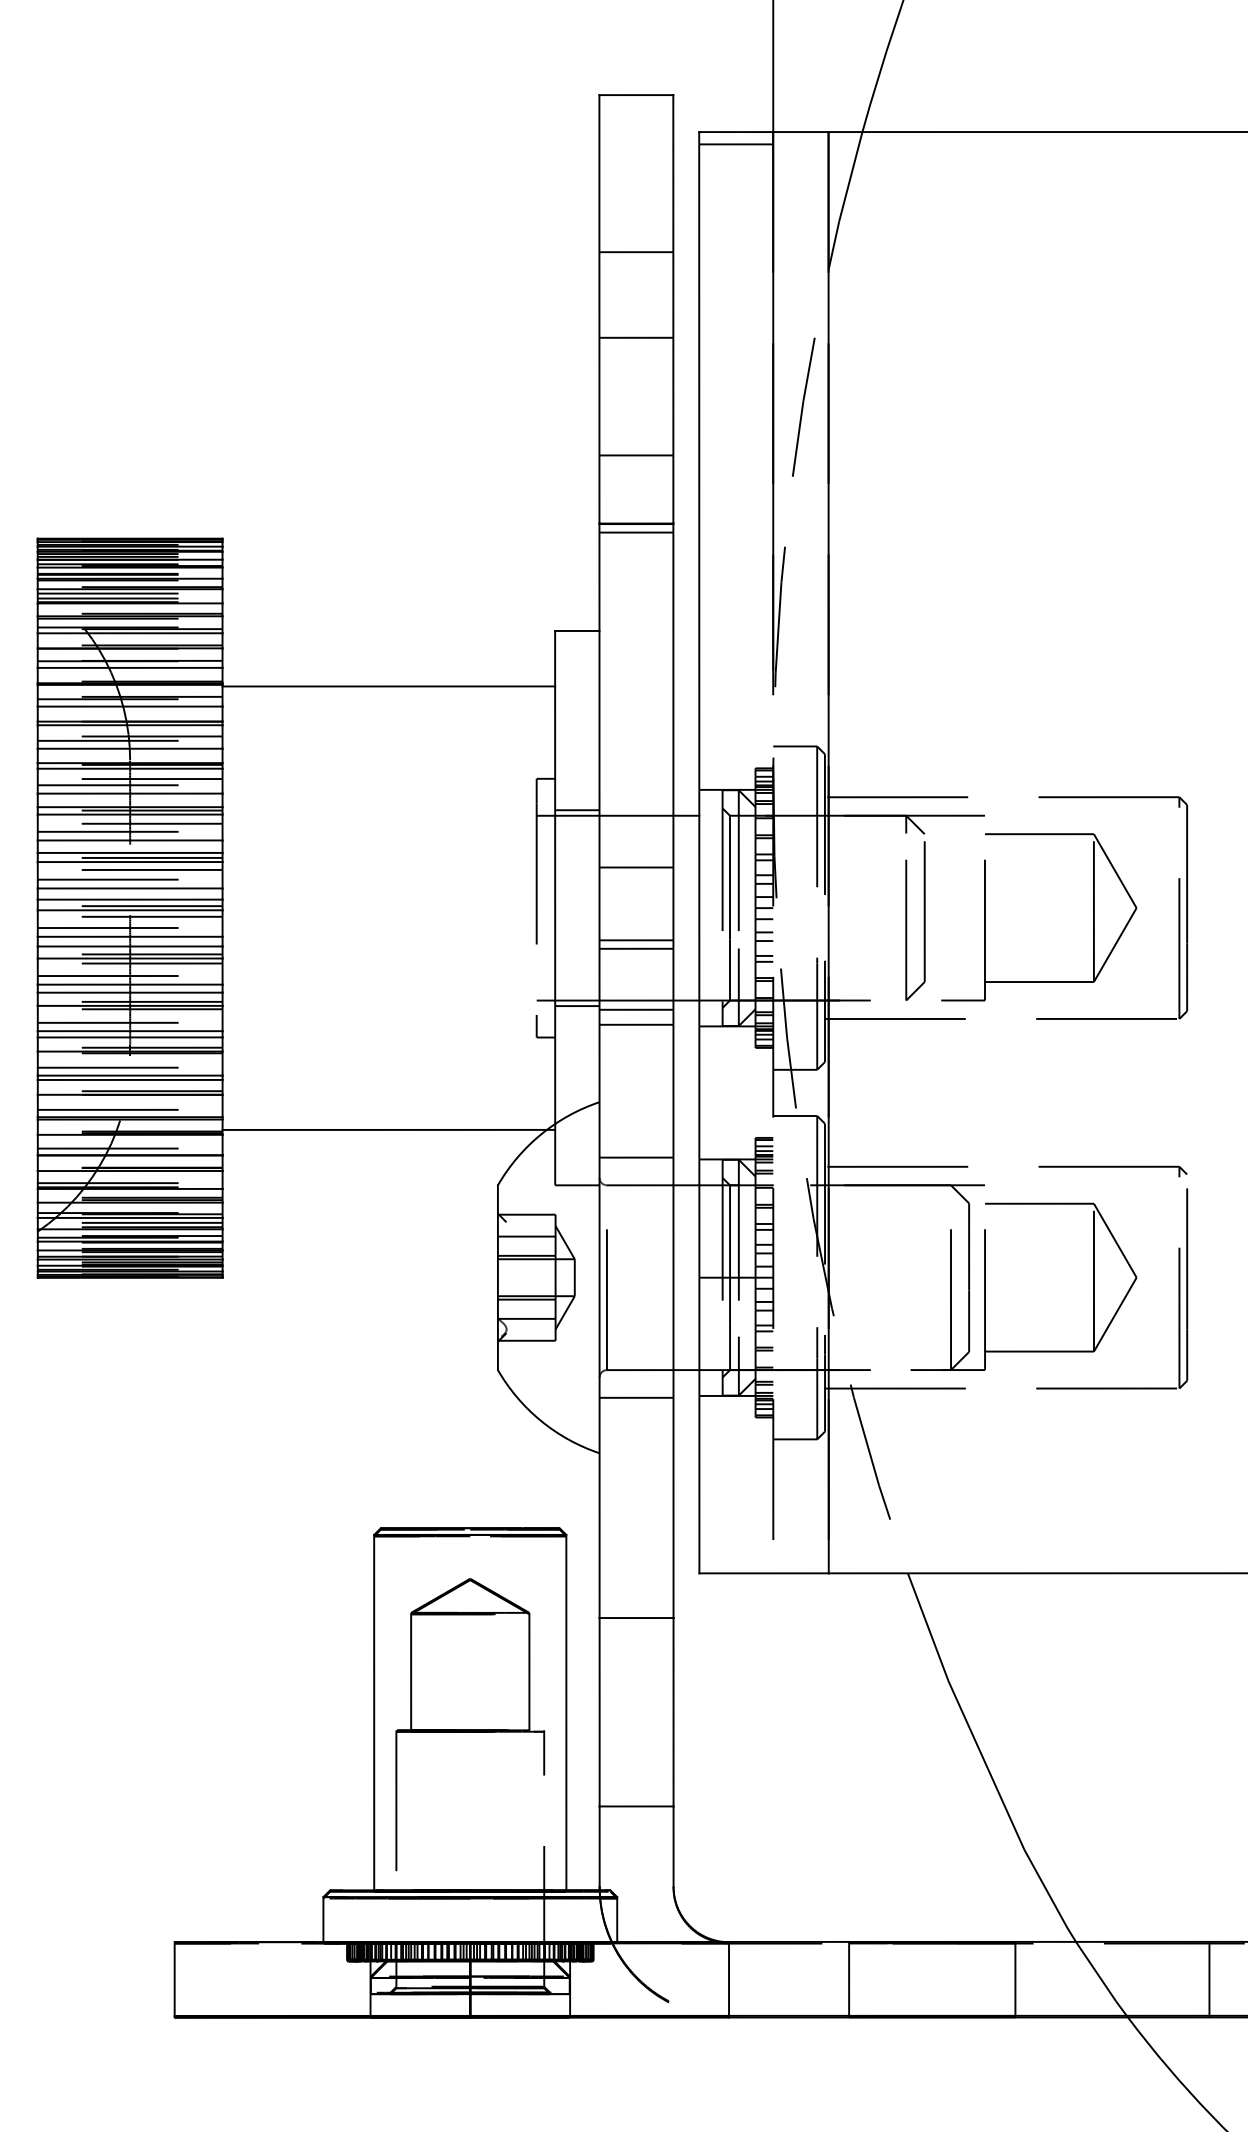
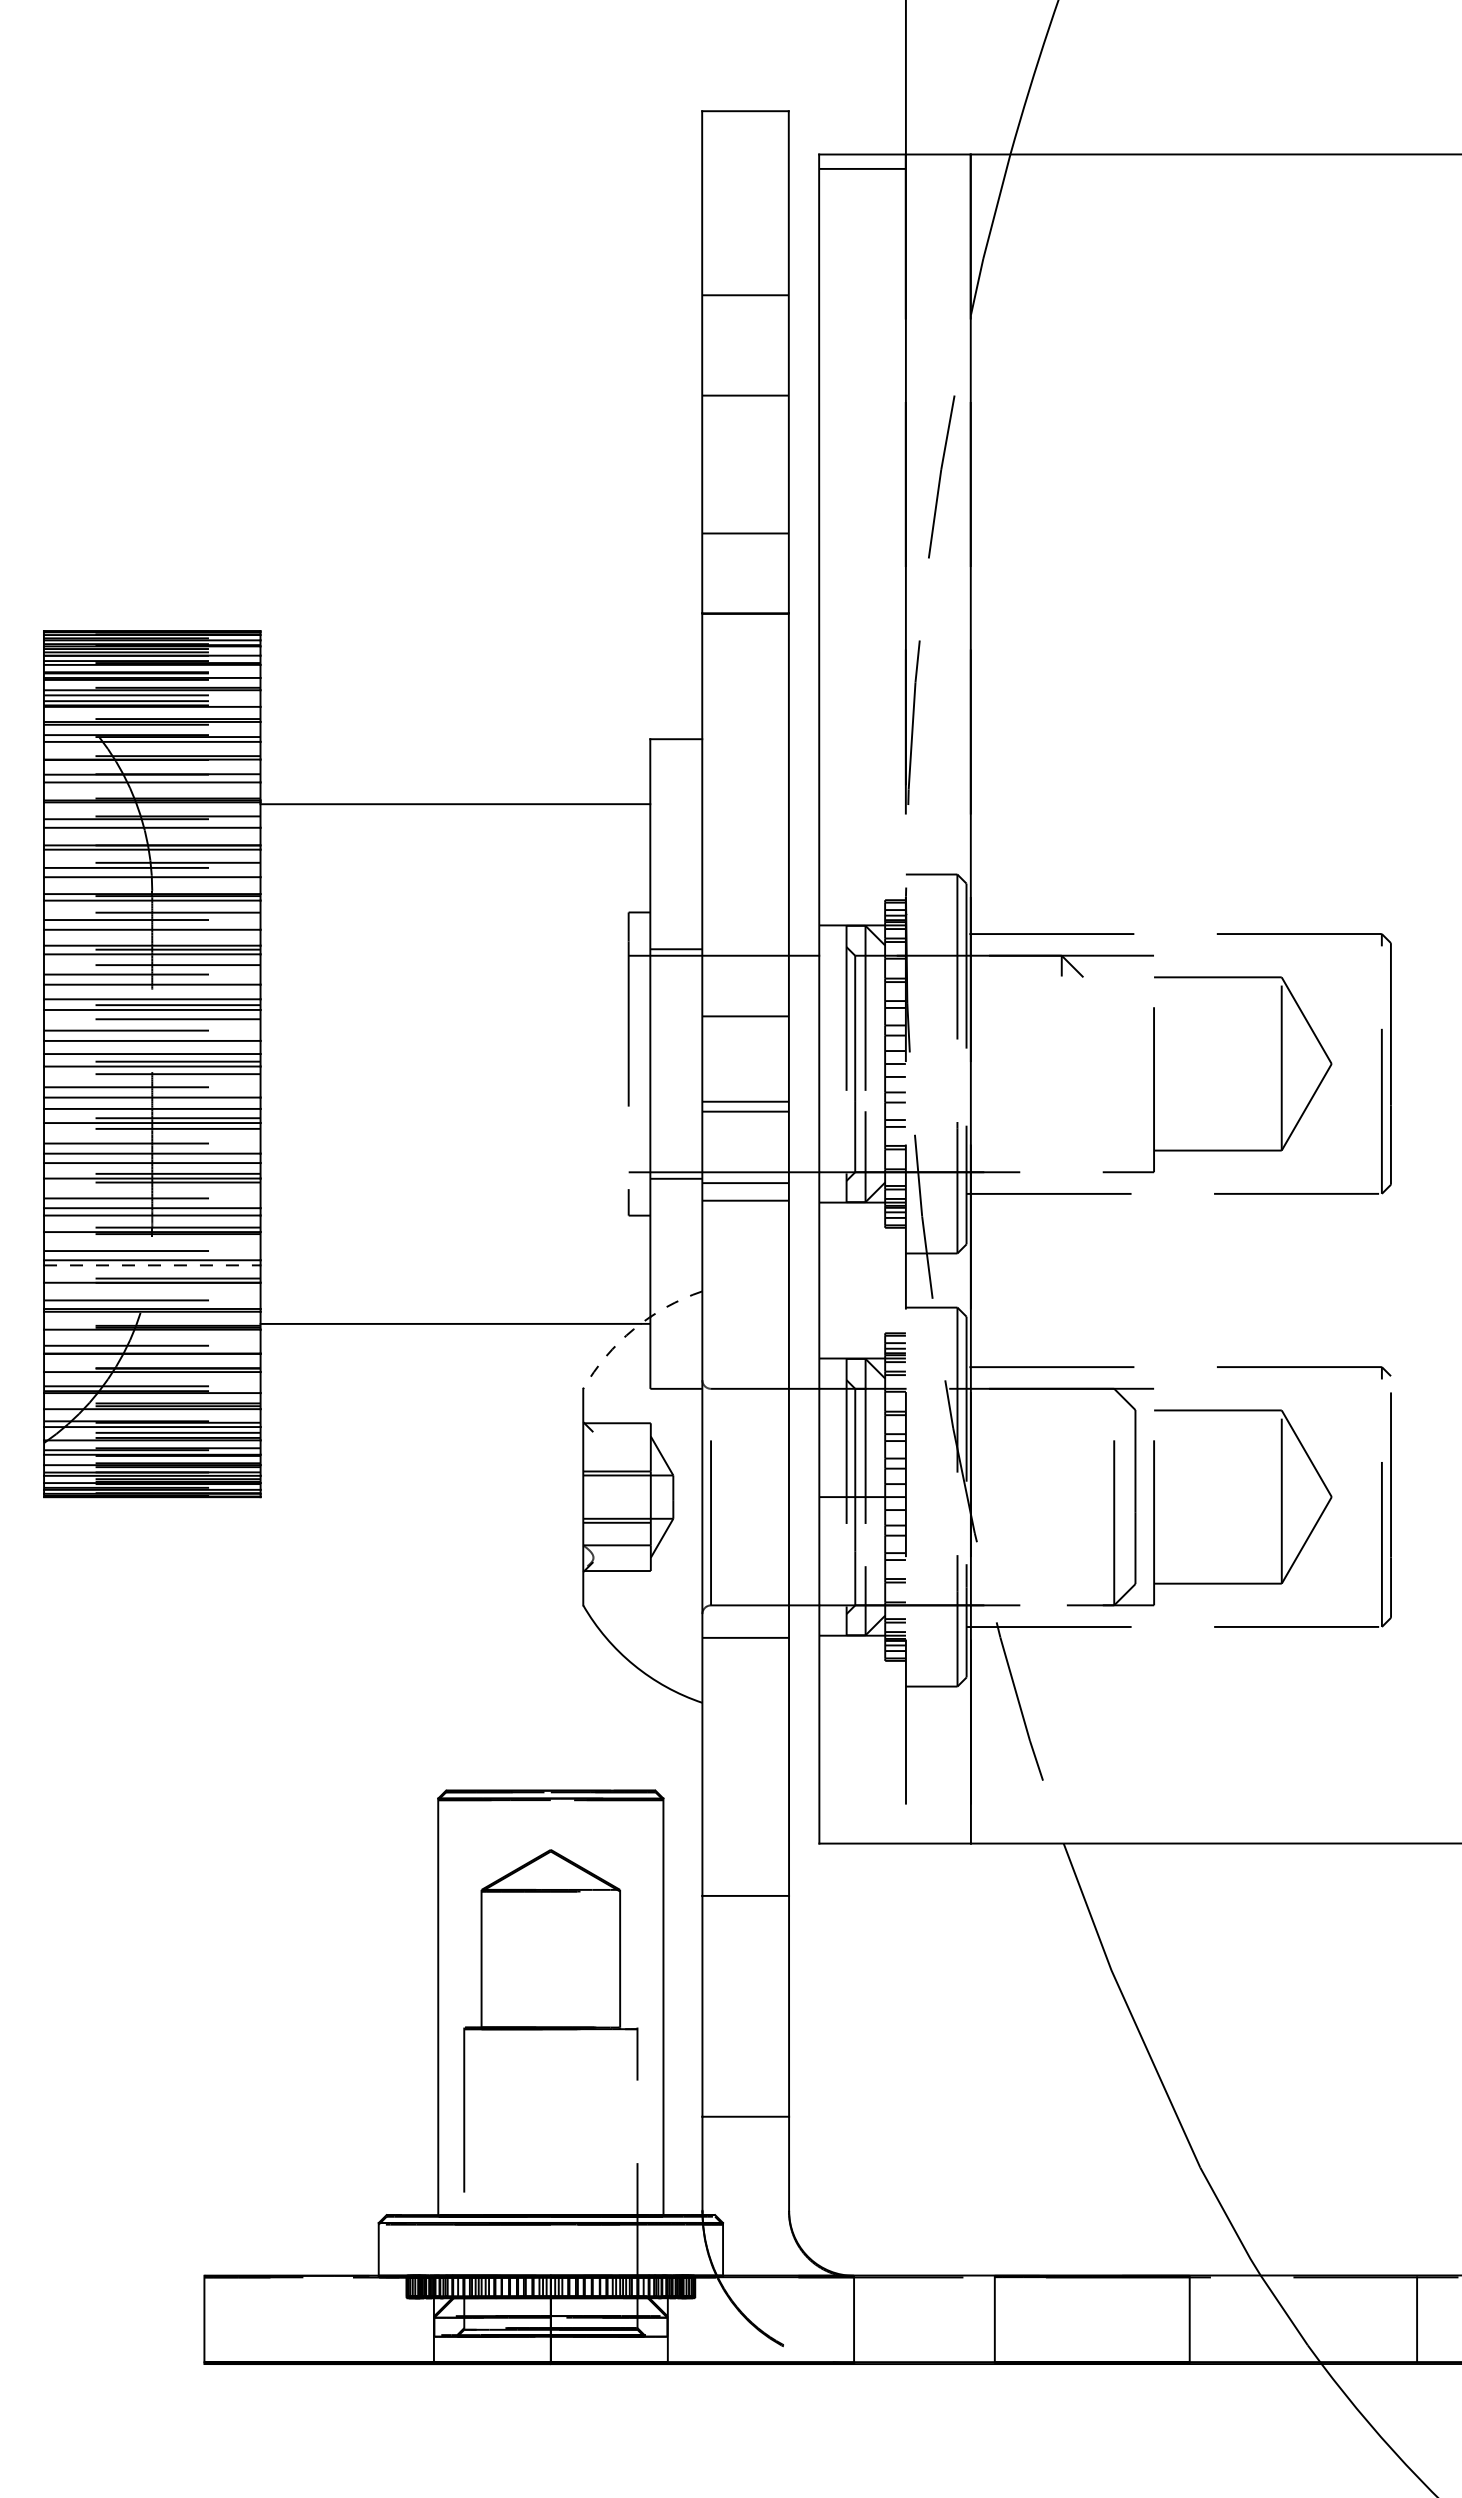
line: (636, 532) -> (745, 623), removed
part: (906, 920) -> (1062, 1078), removed
line: (130, 1080) -> (152, 1265), solid -> dashed
arc: (540, 1134) -> (633, 1329), solid -> dashed
line: (636, 1157) -> (745, 1356), removed
line: (526, 1236) -> (616, 1448), removed

